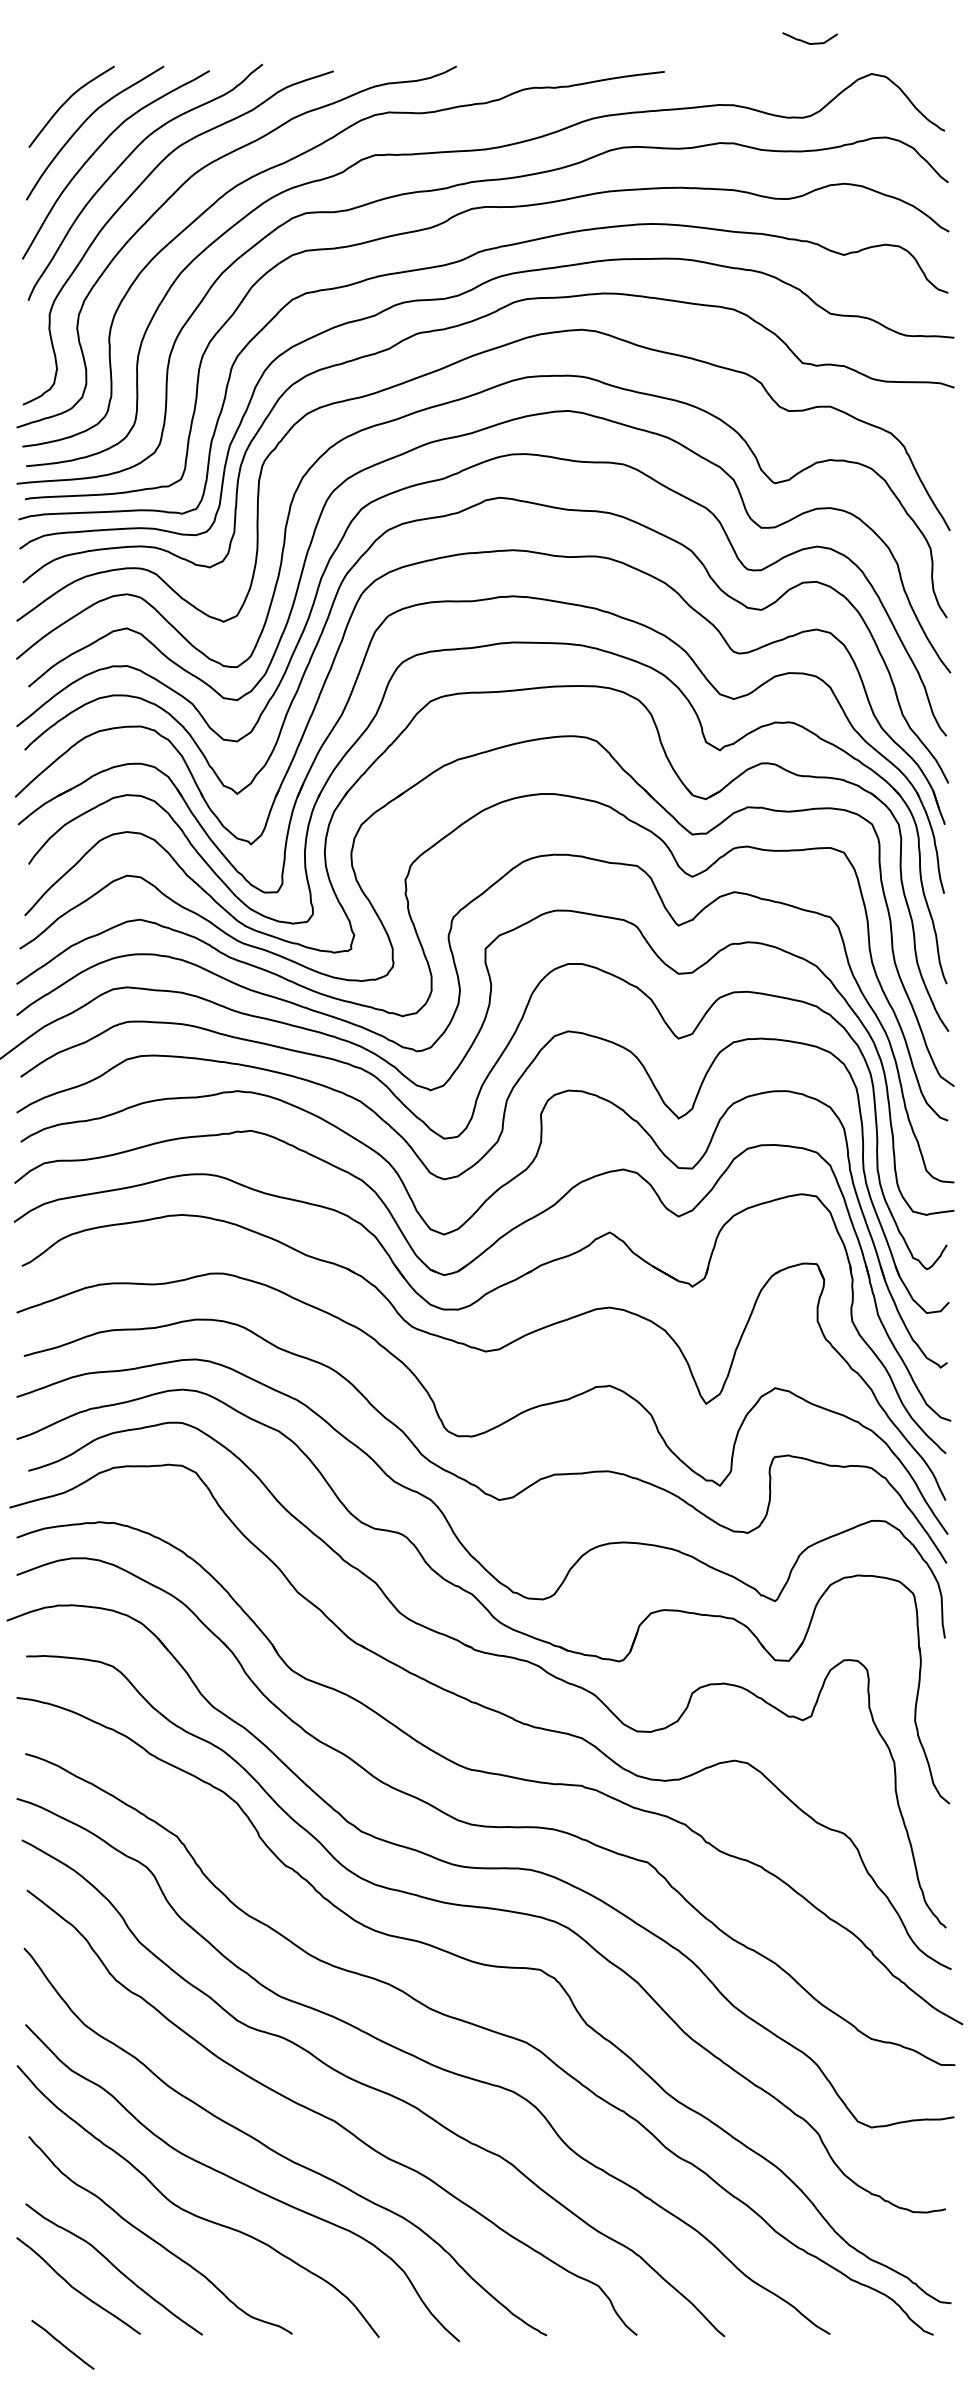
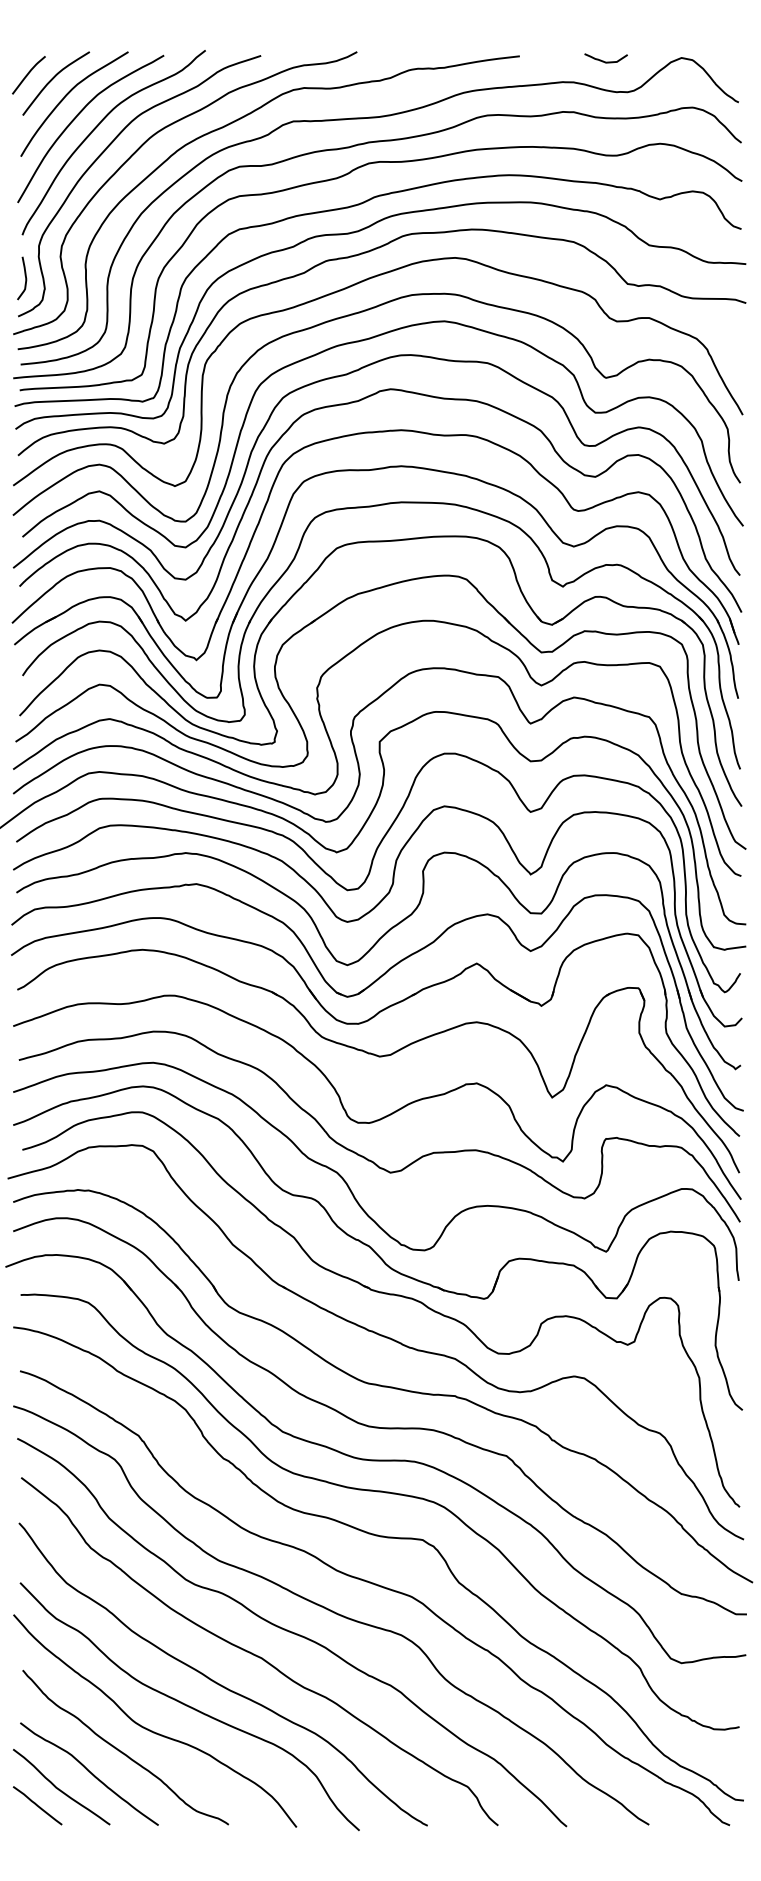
curve: (809, 42) -> (605, 61), moved
curve: (36, 95) -> (28, 74), added
curve: (31, 352) -> (24, 275), added
line: (62, 2344) -> (37, 1805), moved

